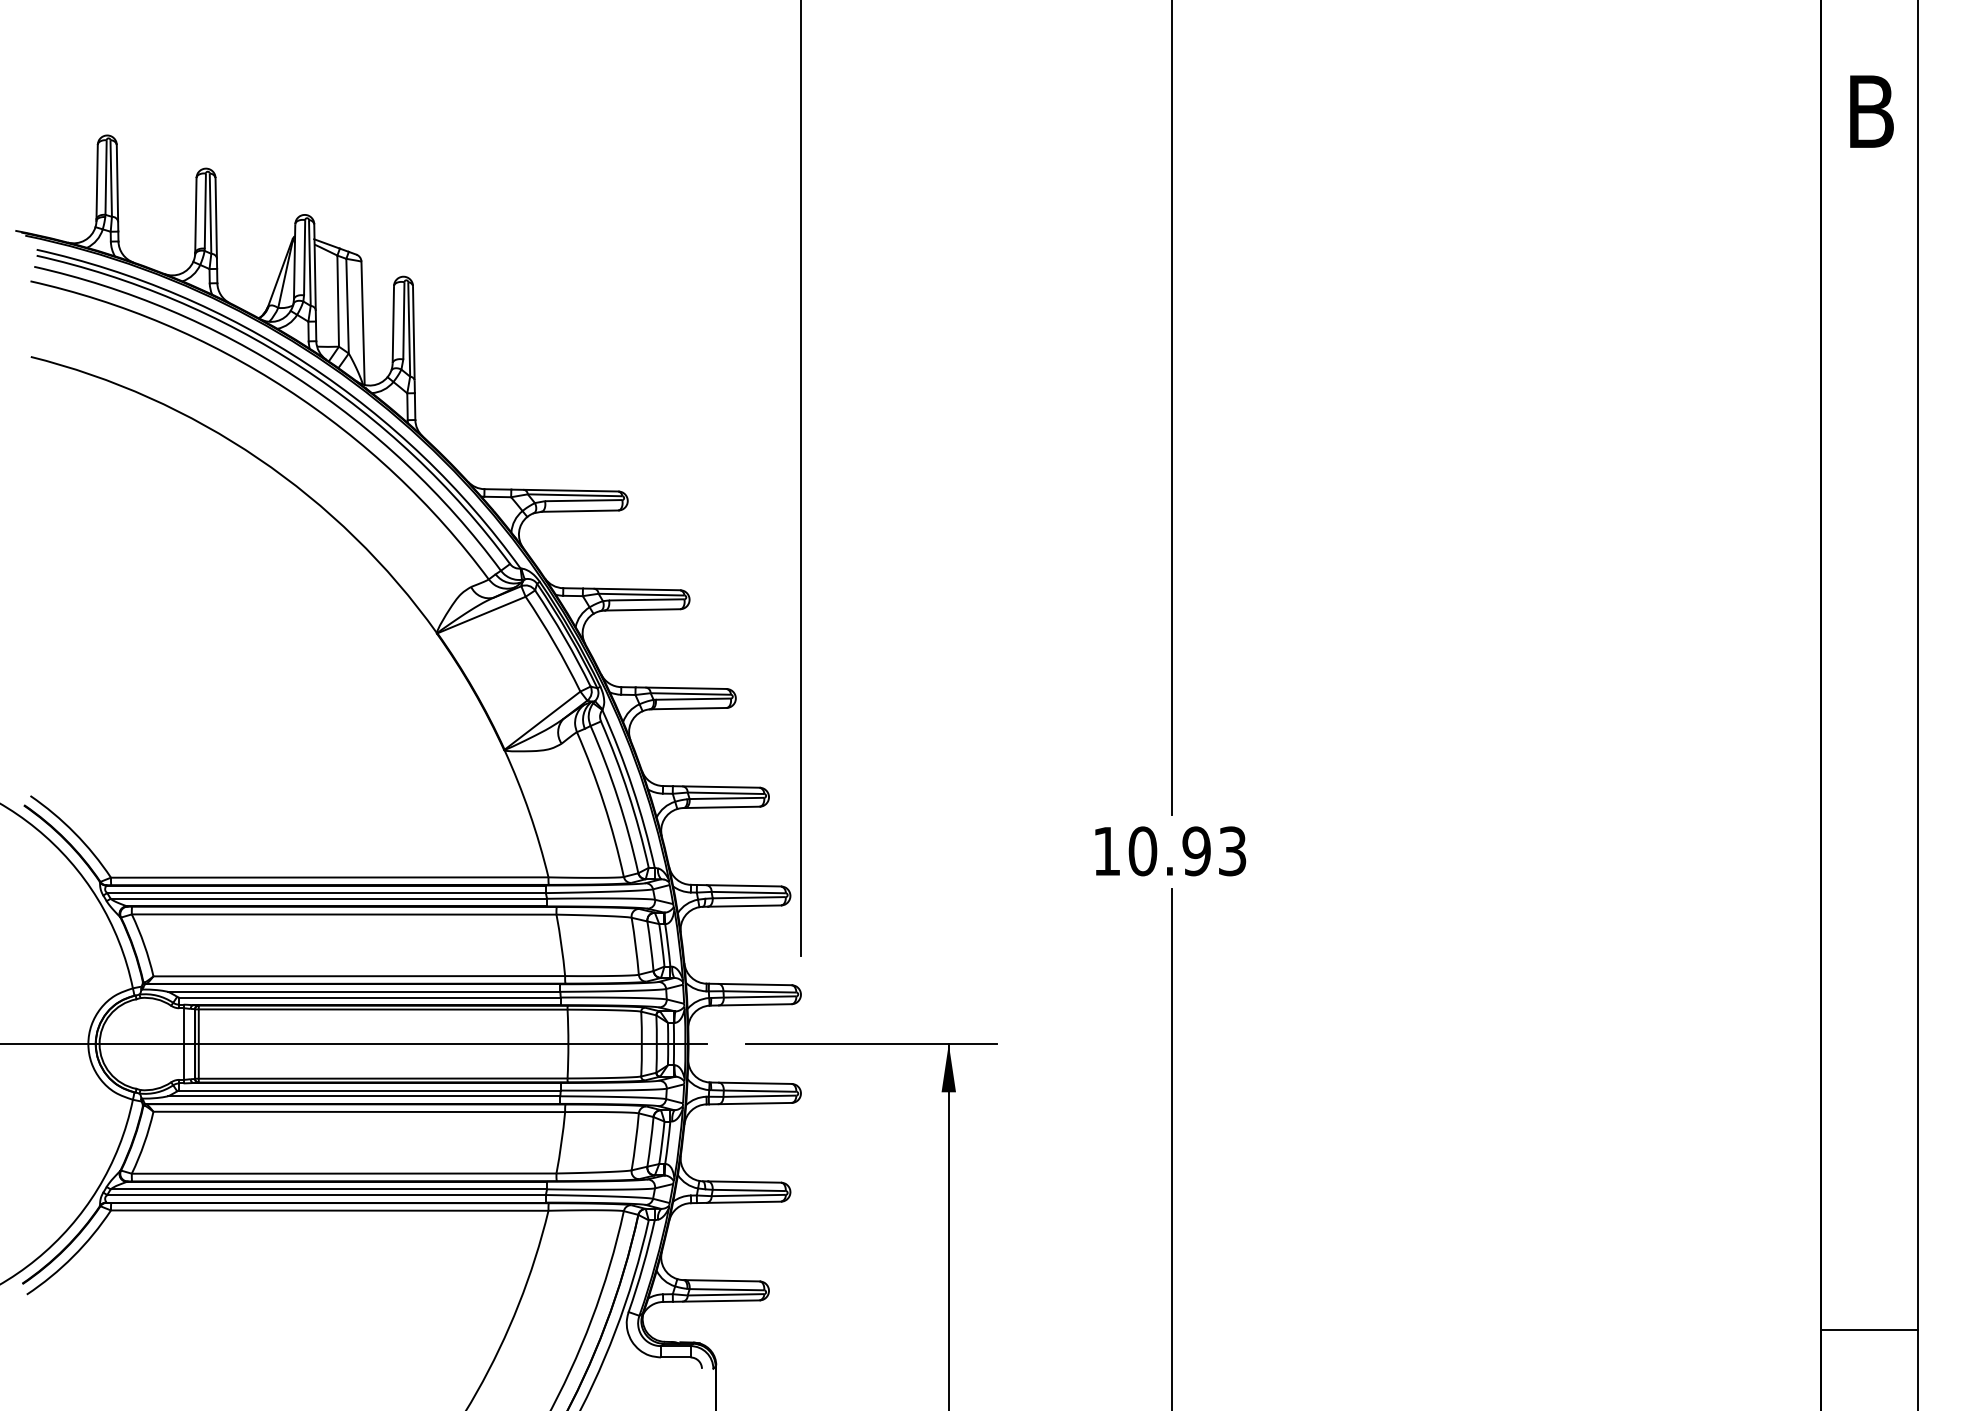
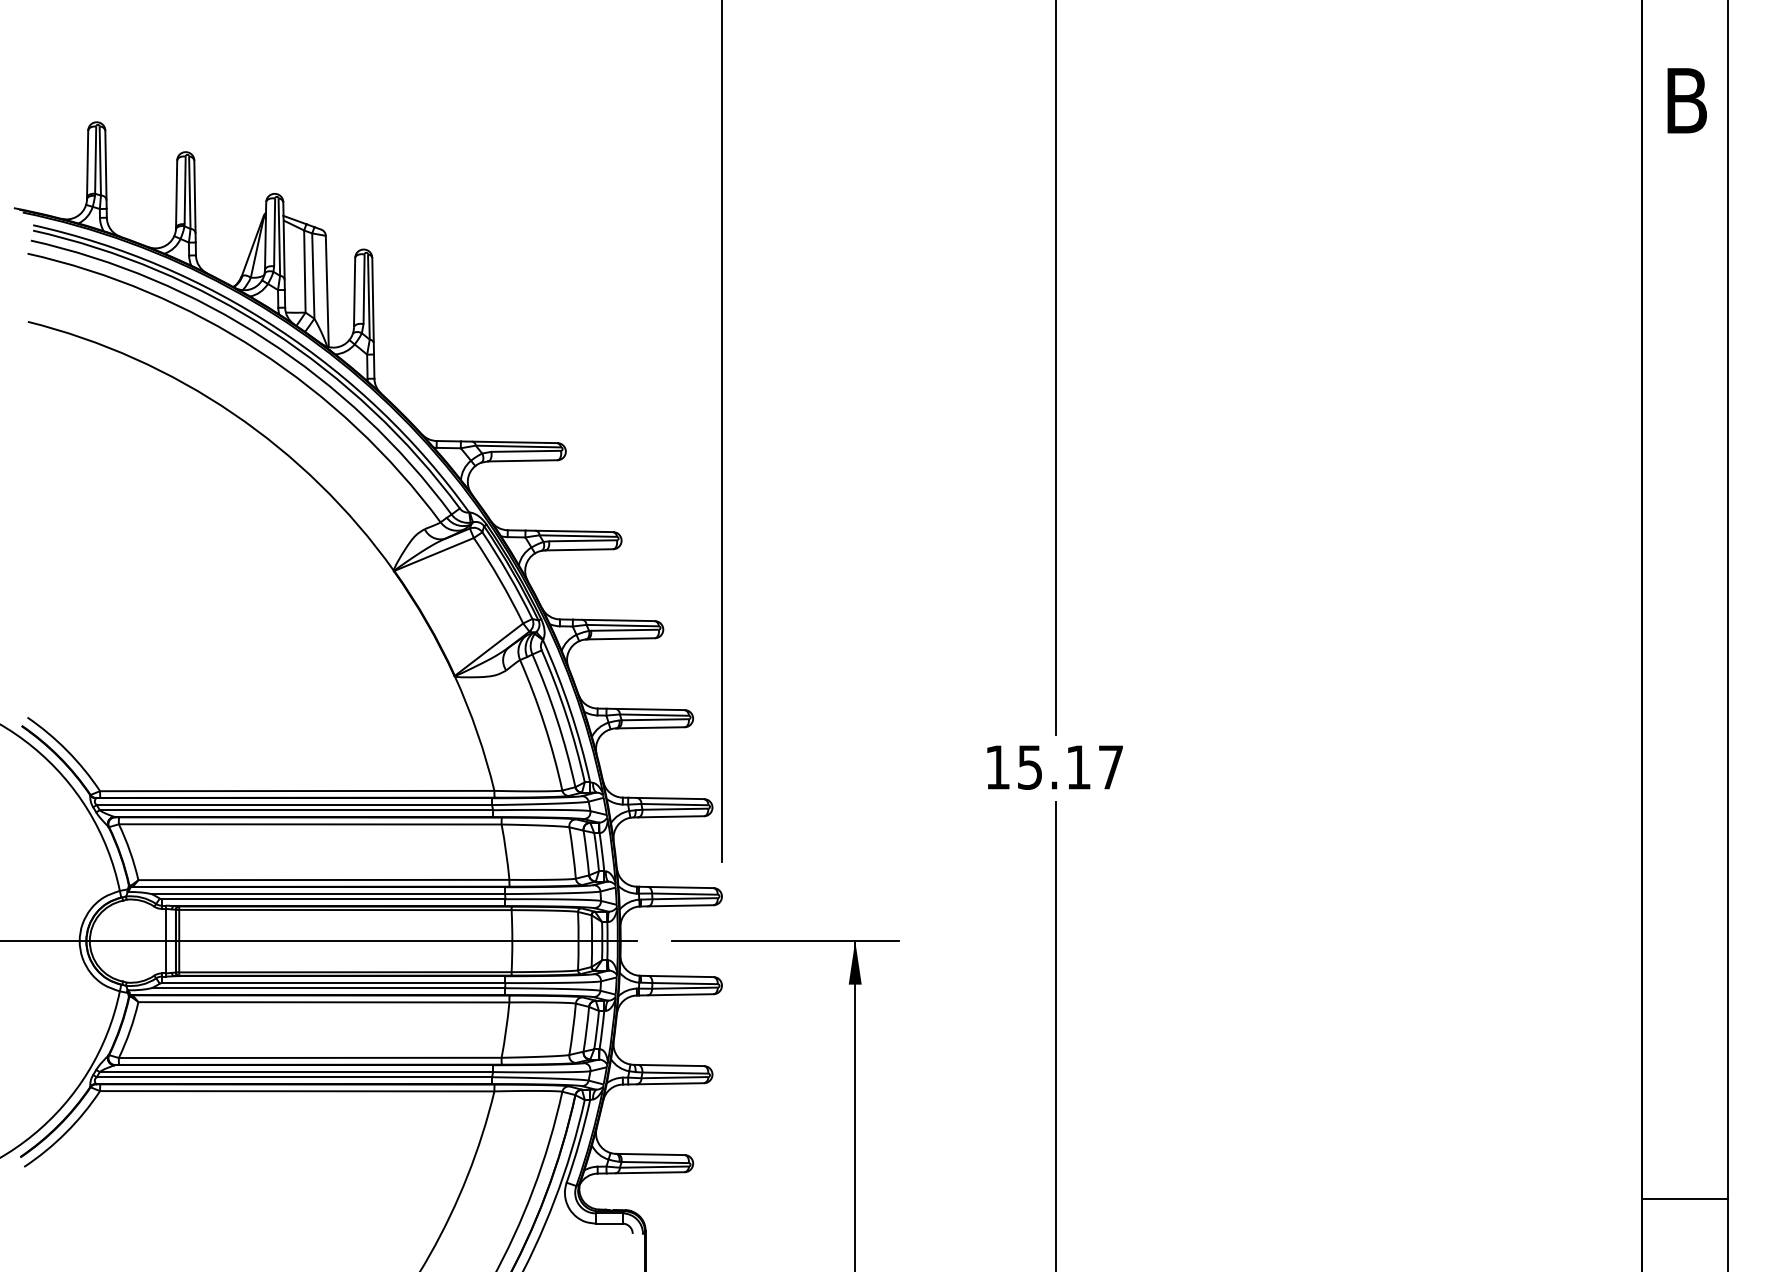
text: (1187, 851) -> (1070, 767), 10.93 -> 15.17

